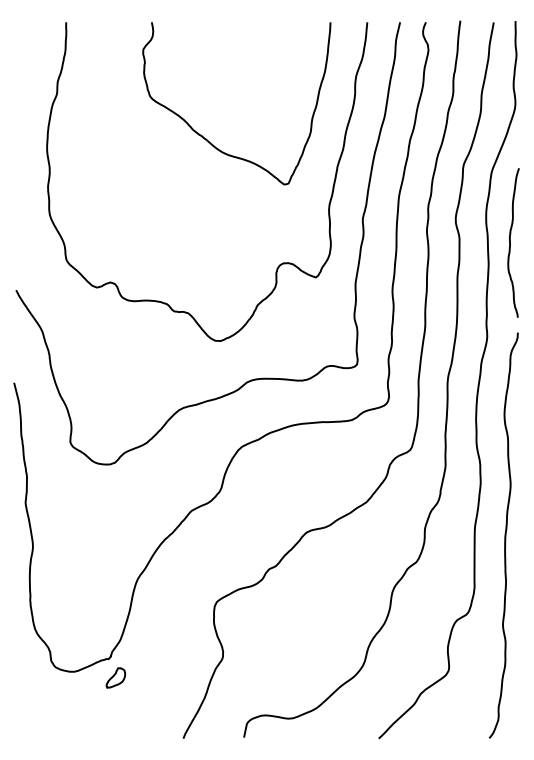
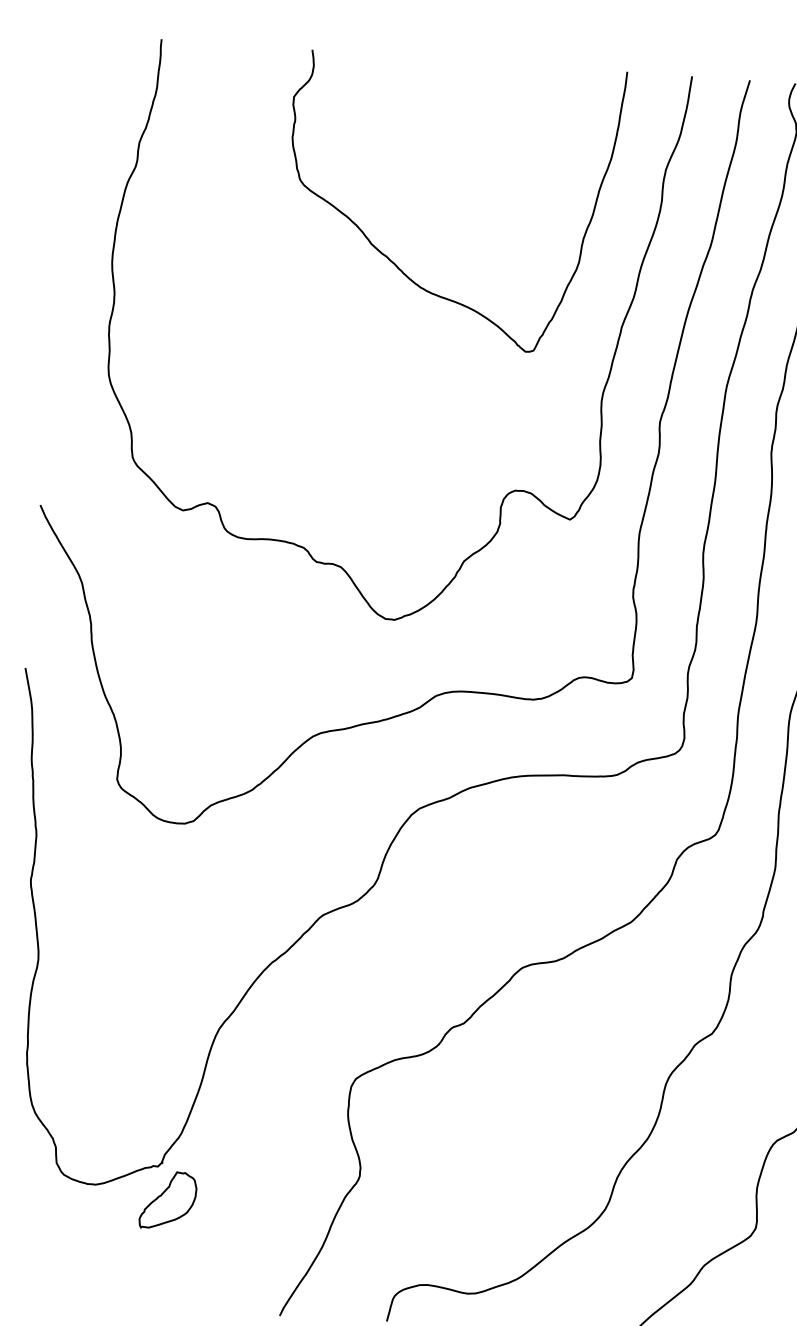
part: (115, 677) -> (167, 1199), size x1.67

